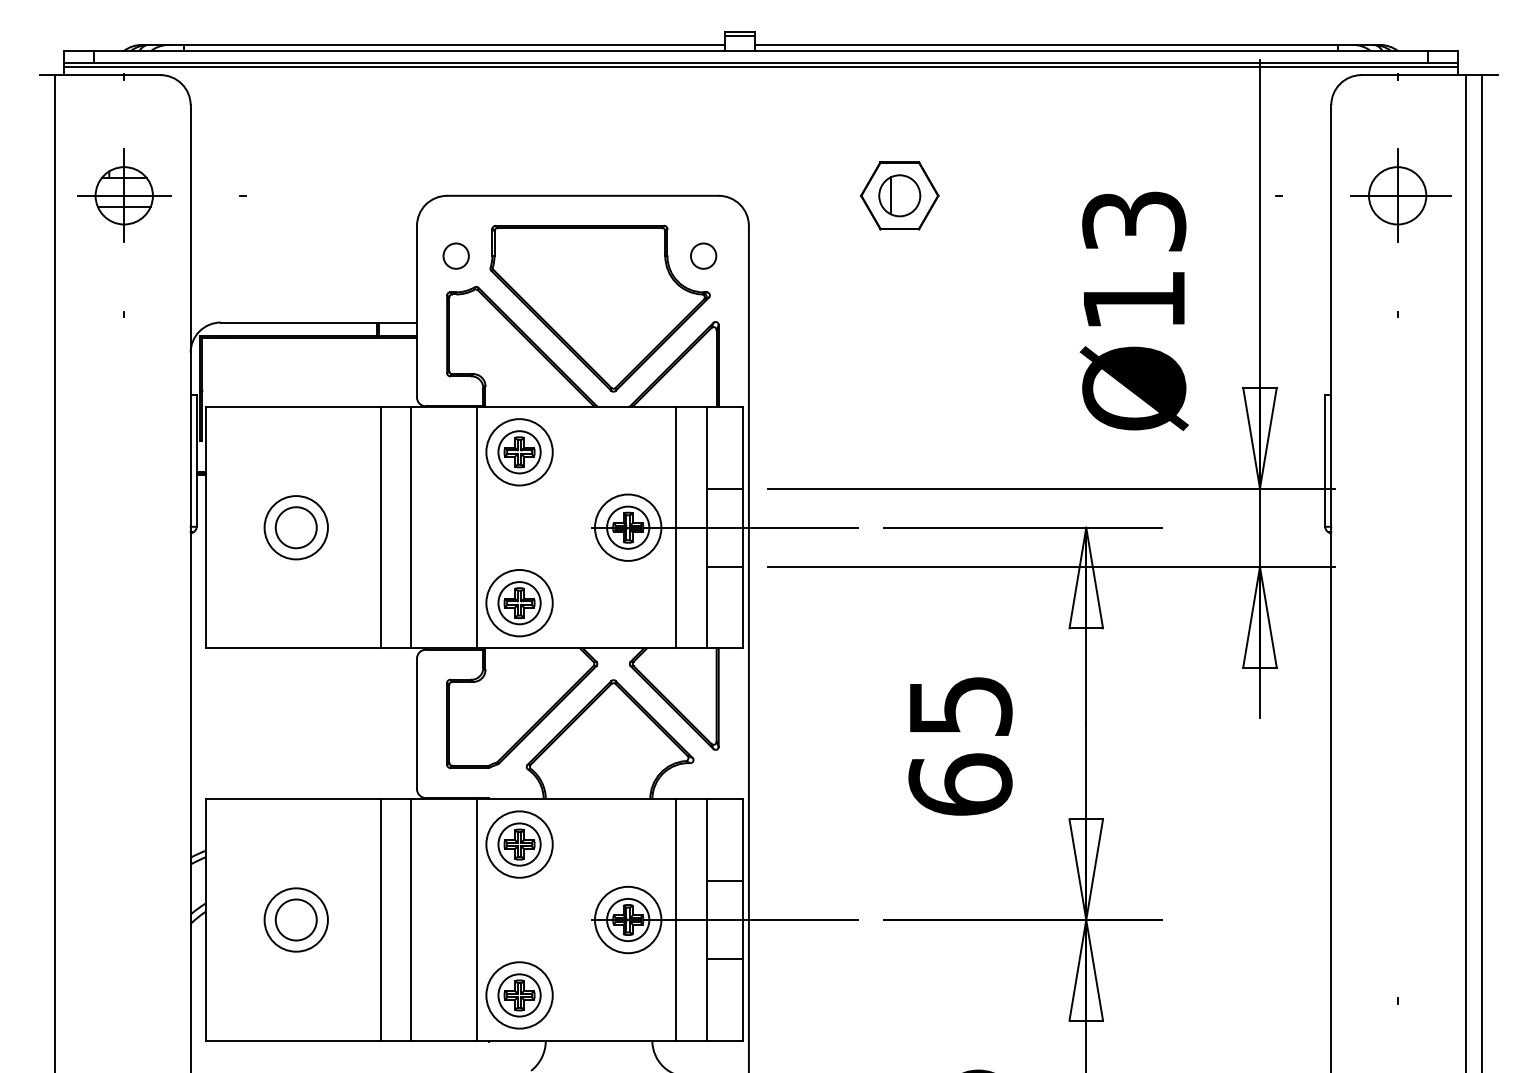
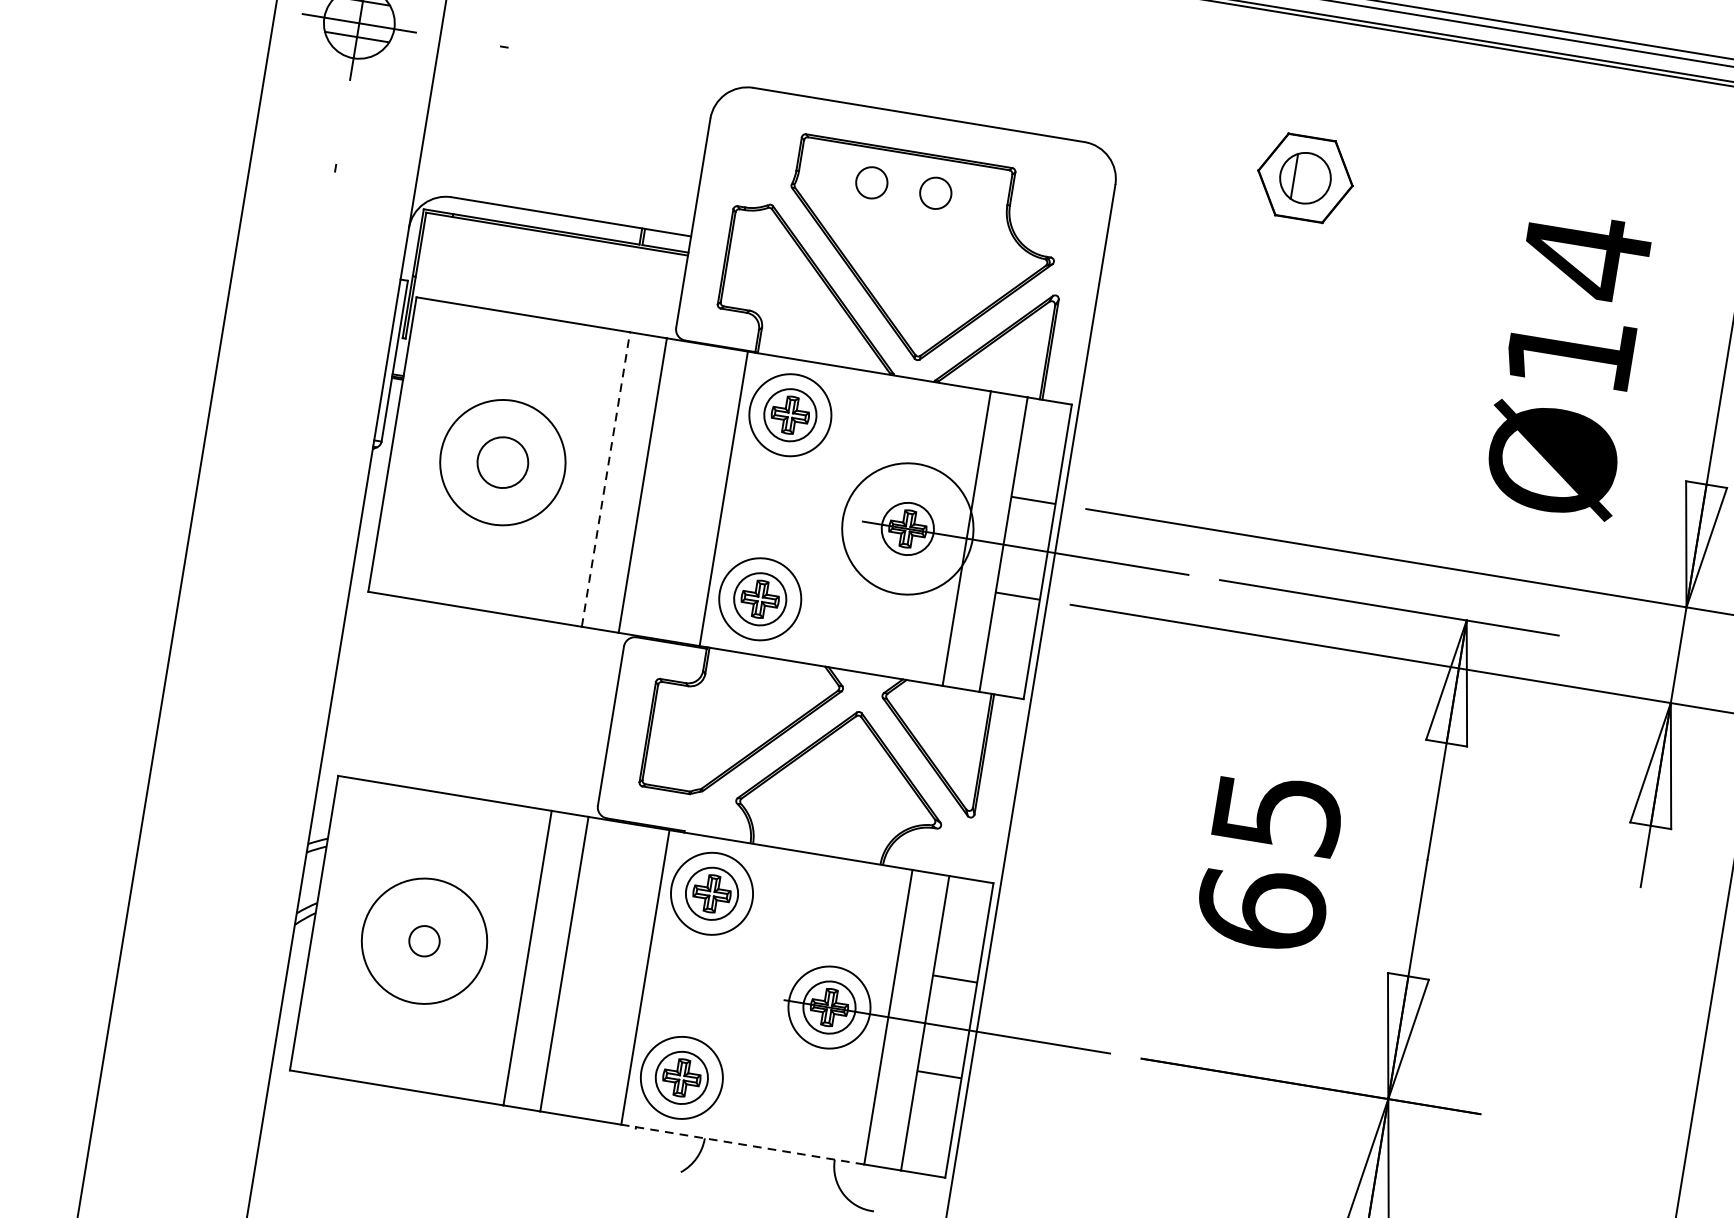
text: (1134, 221) -> (1586, 256), Ø13 -> Ø14
circle: (455, 255) -> (871, 181), moved
circle: (703, 255) -> (935, 192), moved
circle: (295, 527) -> (501, 462), size x1.6
line: (380, 527) -> (605, 479), solid -> dashed
circle: (628, 527) -> (908, 528), size x1.6
circle: (295, 919) -> (423, 940), size x0.6
circle: (295, 919) -> (423, 940), size x1.6
line: (576, 1040) -> (742, 1144), solid -> dashed

